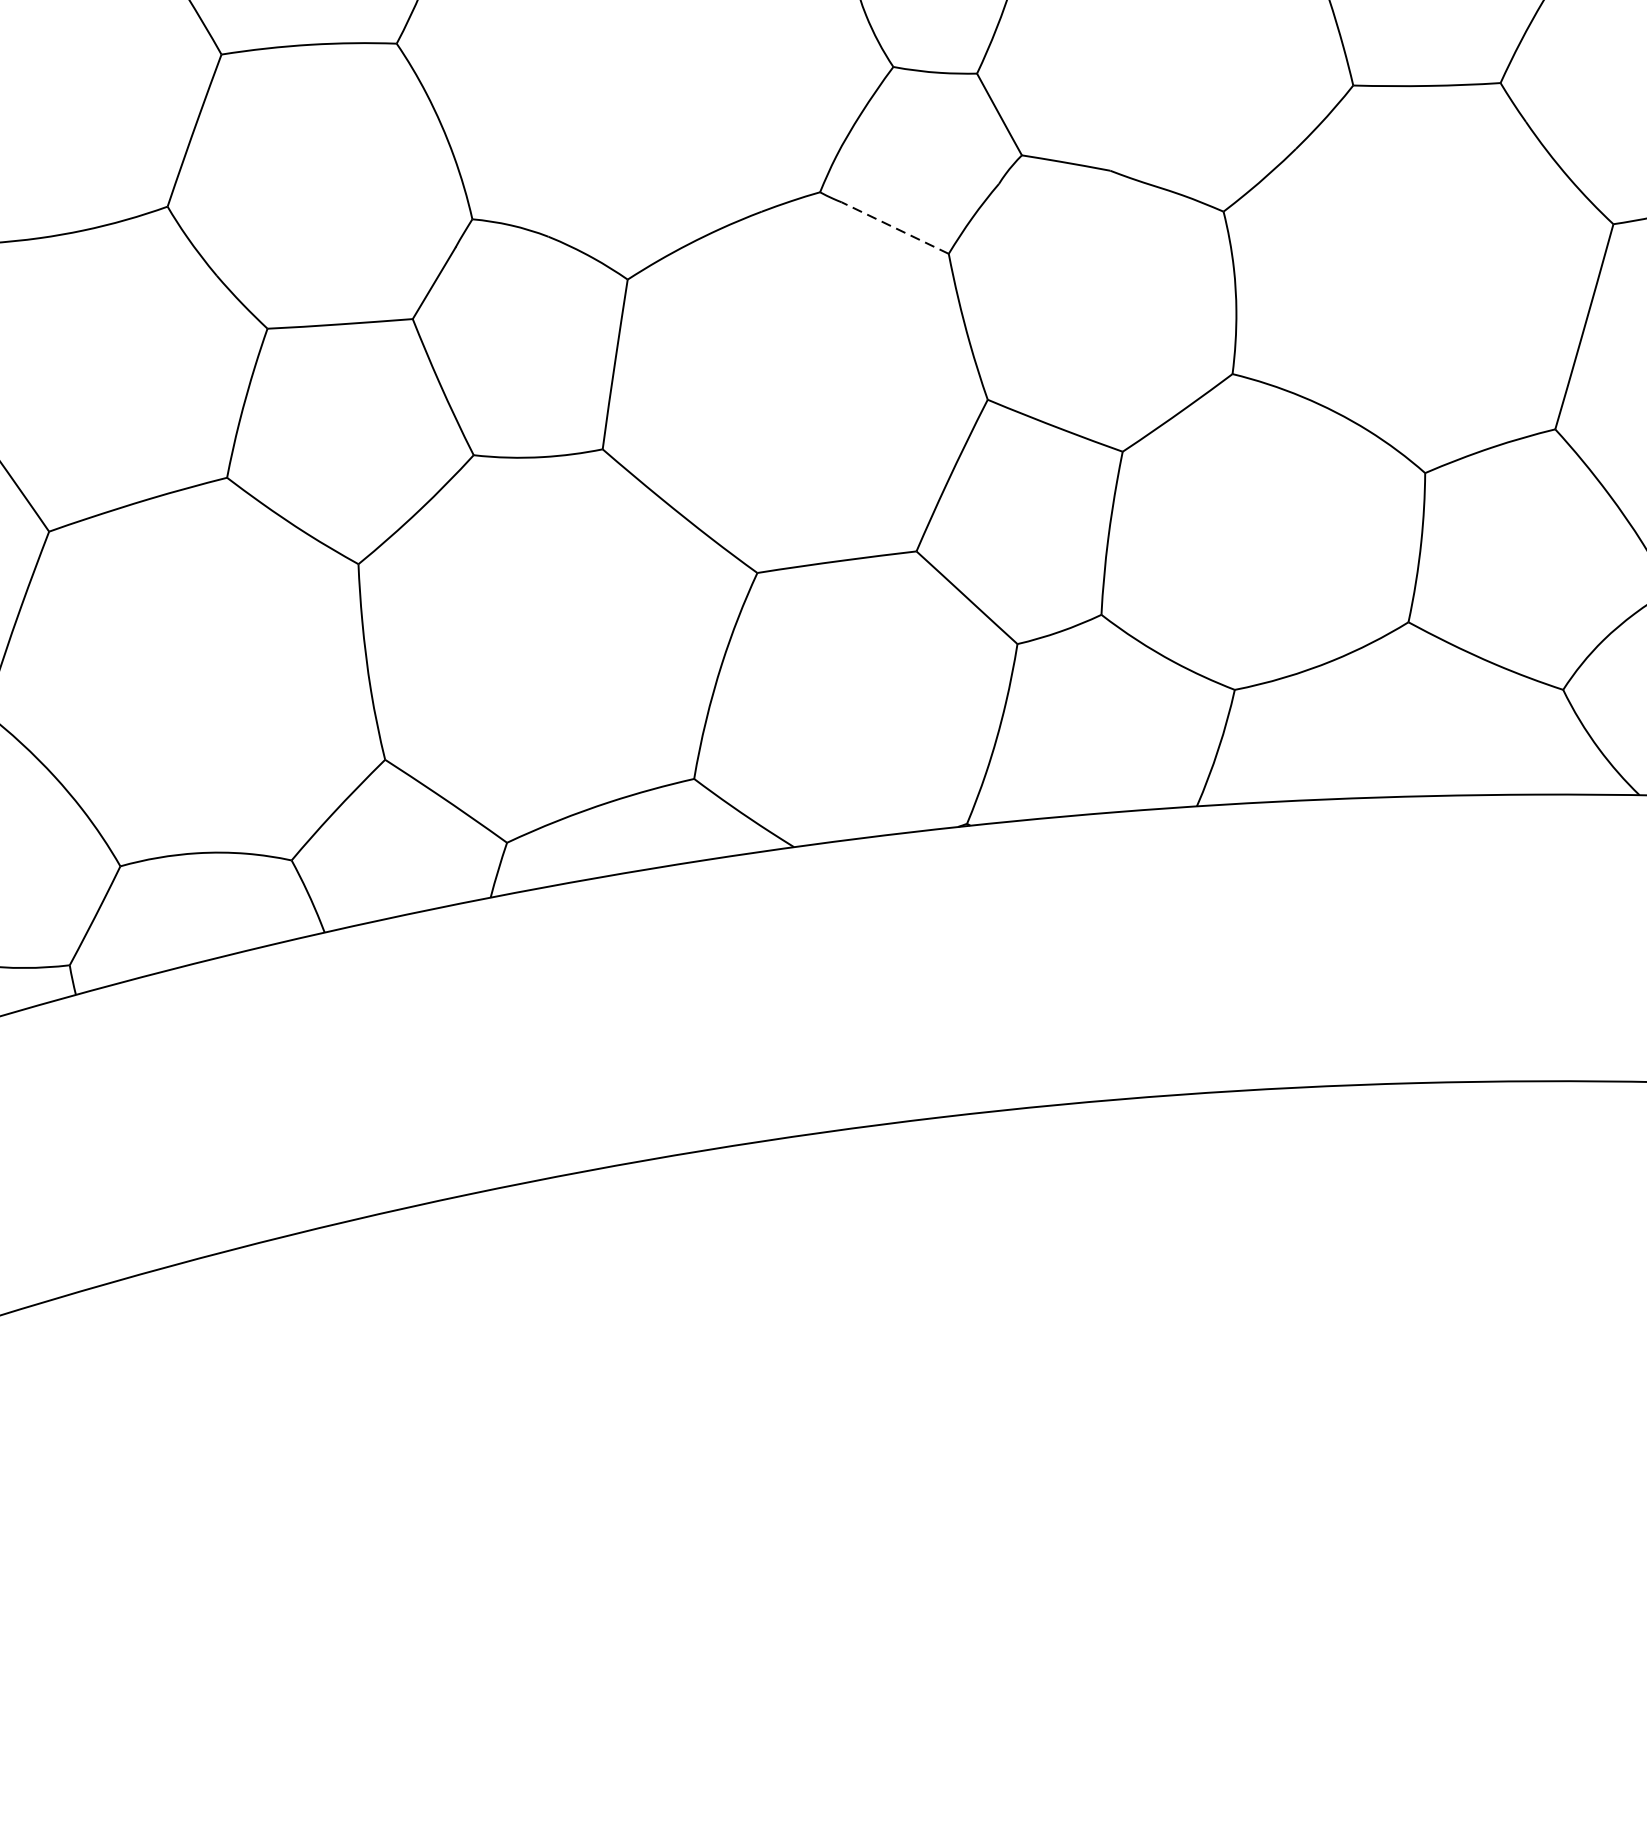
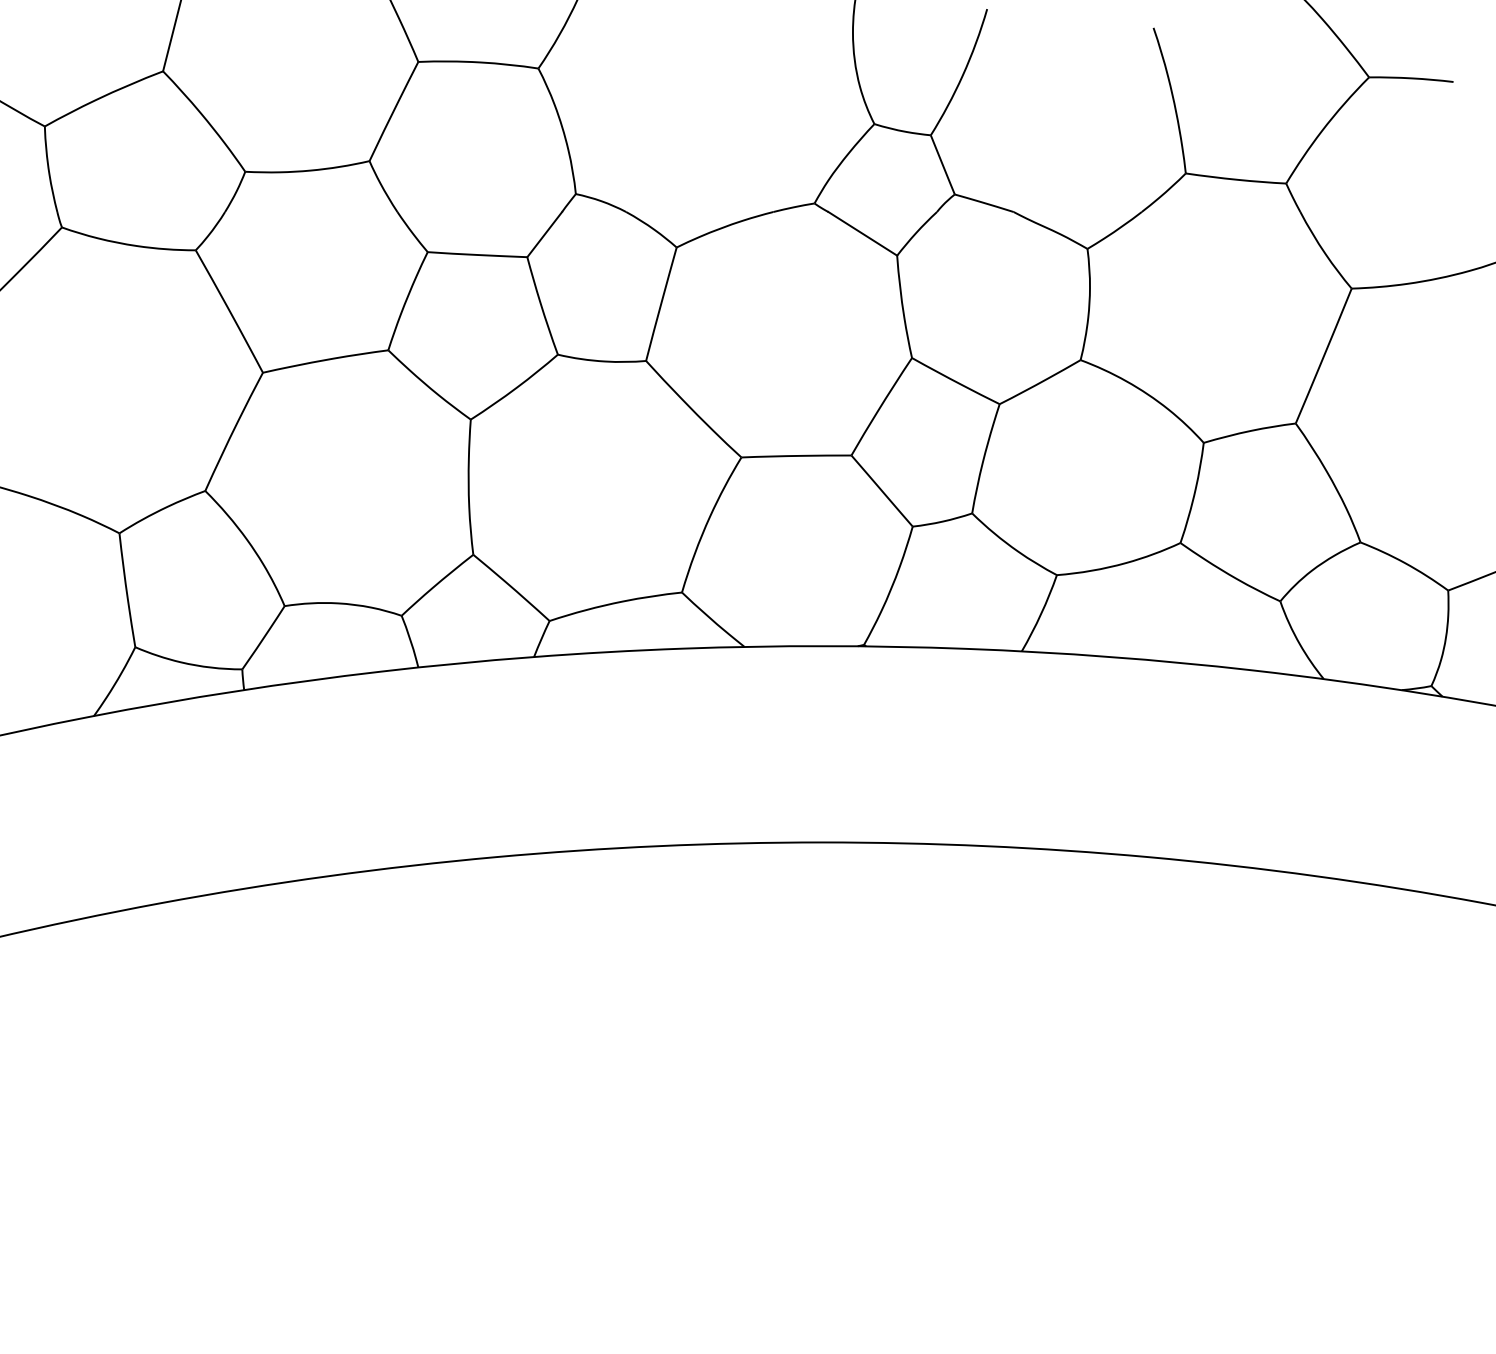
line: (894, 227) -> (862, 233), dashed -> solid

